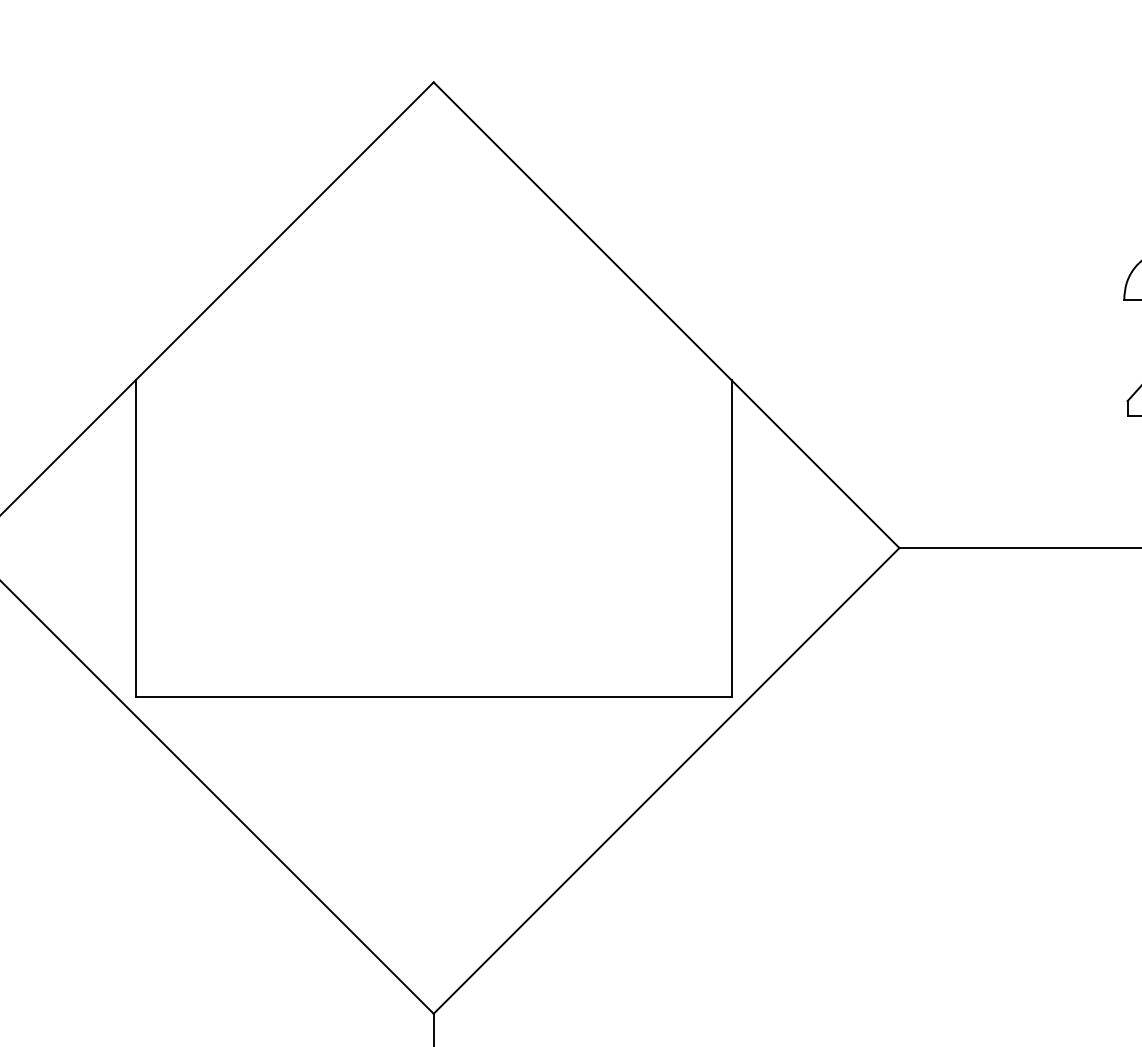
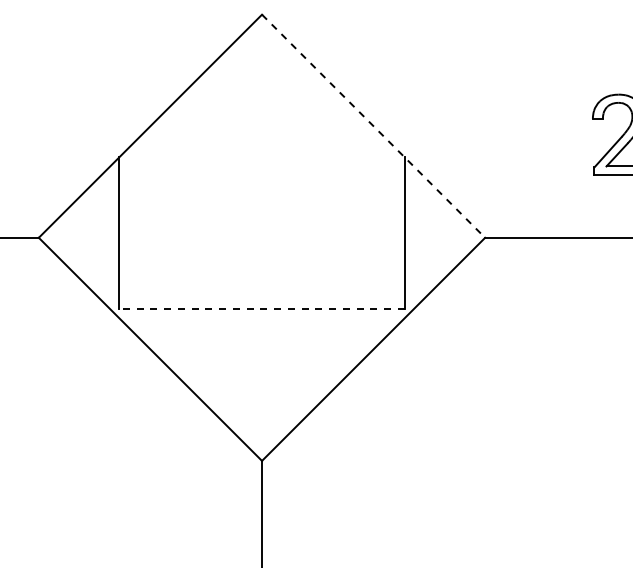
line: (666, 315) -> (373, 126), solid -> dashed
line: (432, 697) -> (261, 309), solid -> dashed

